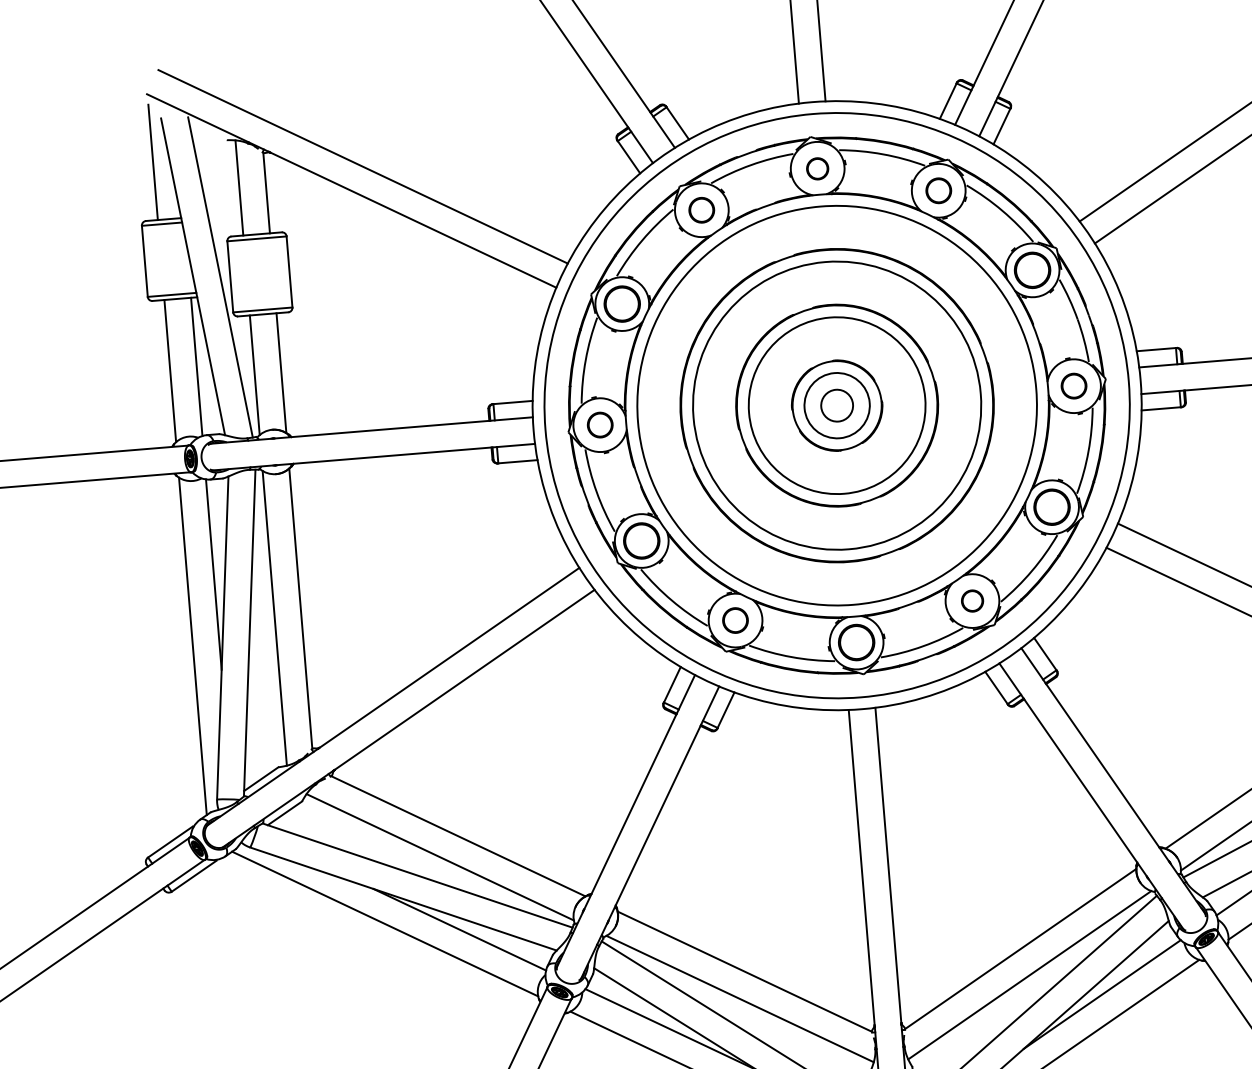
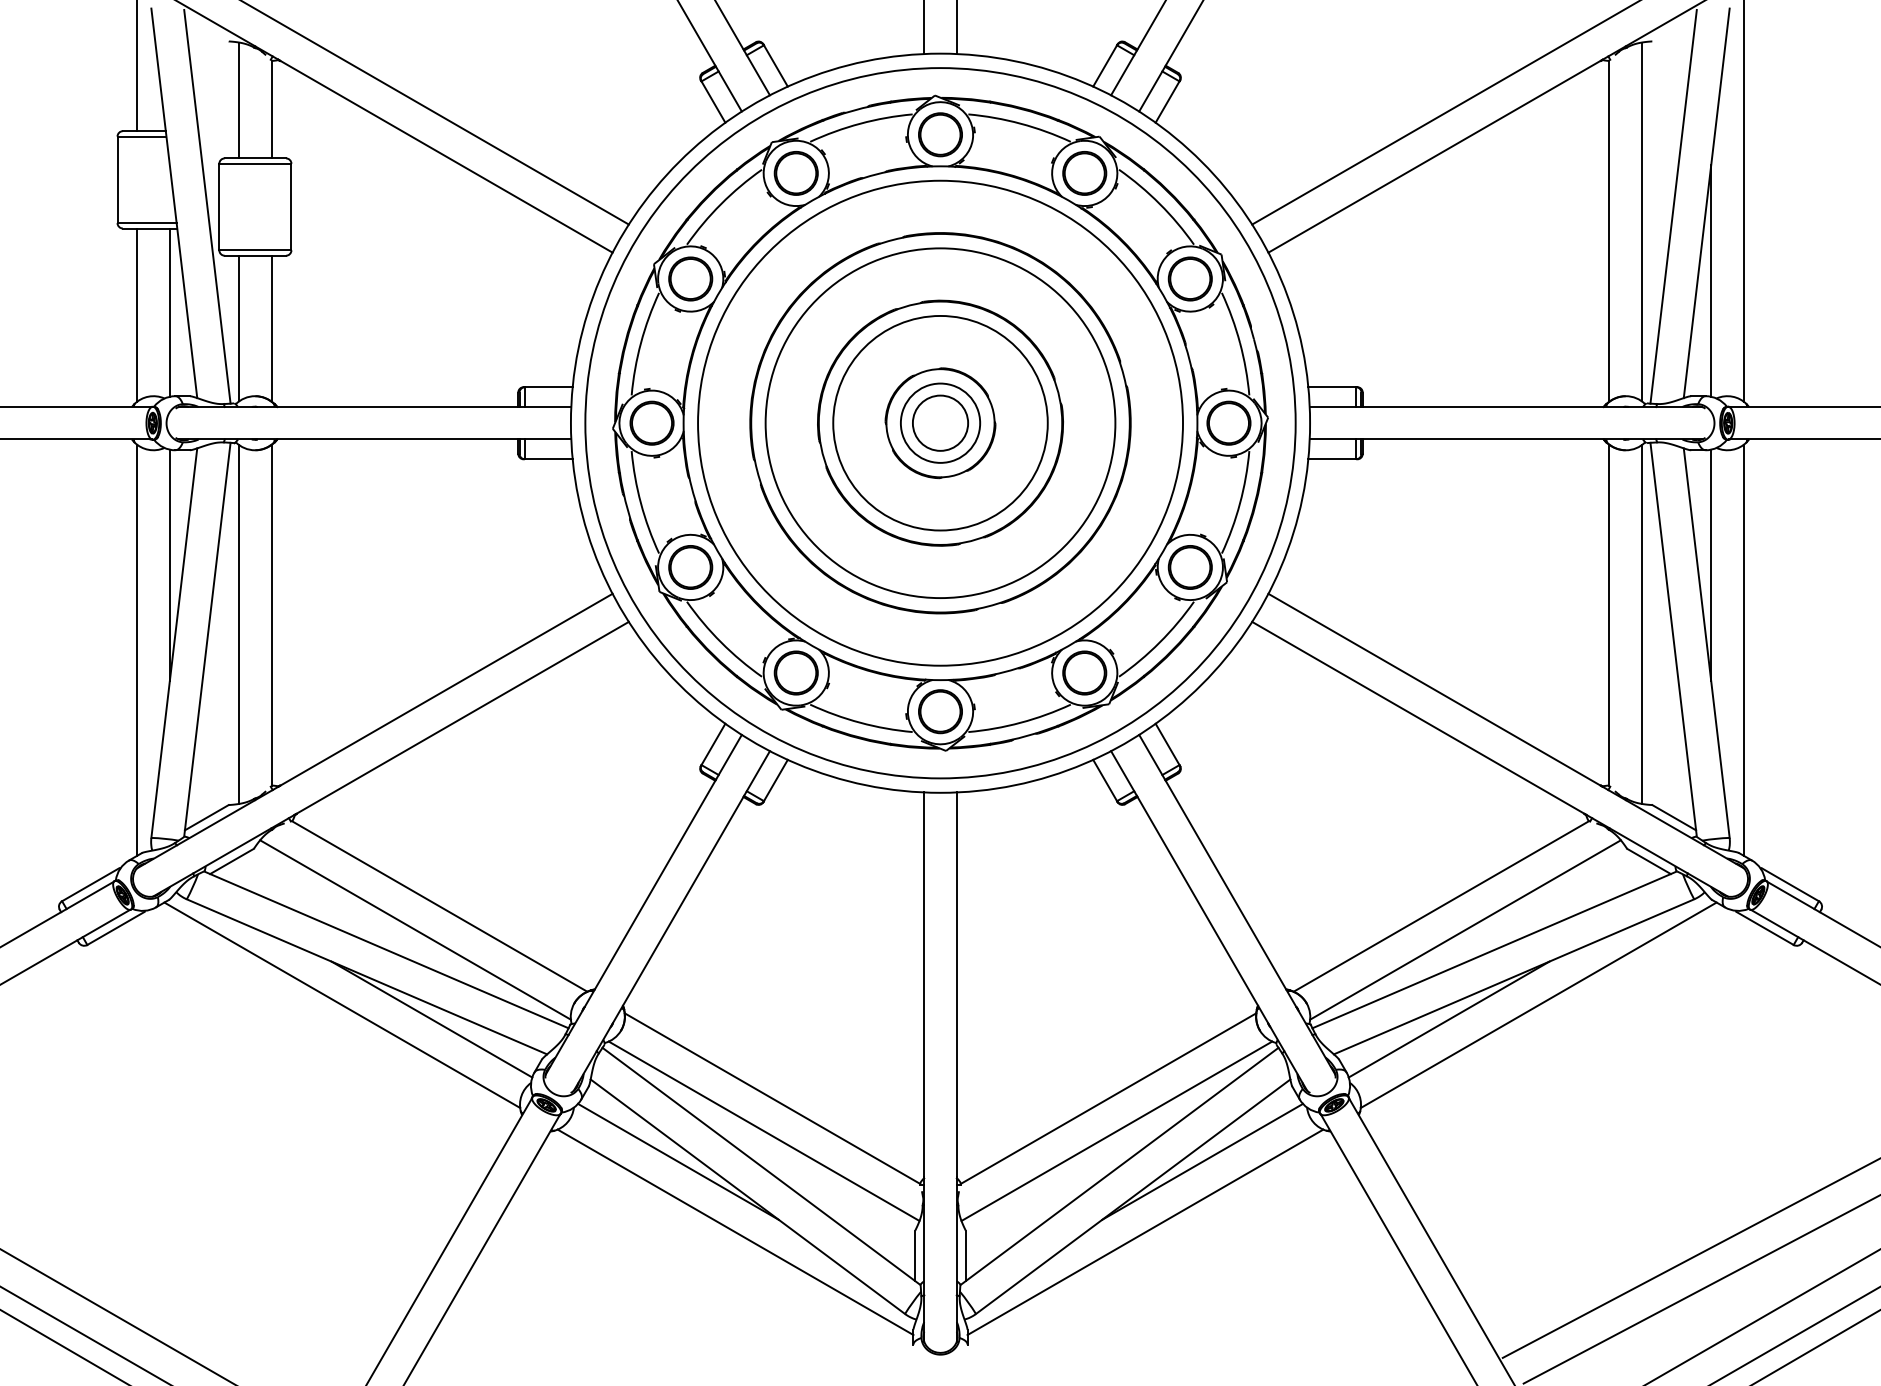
part: (817, 168) -> (940, 134), size x1.67
part: (938, 190) -> (1084, 173), size x1.43
part: (701, 210) -> (795, 173), size x1.43
part: (1073, 385) -> (1228, 422), size x1.43
circle: (837, 405) -> (940, 422), size x1.43
part: (599, 424) -> (651, 422), size x1.43
part: (972, 600) -> (1084, 672), size x1.67
part: (734, 620) -> (795, 672), size x1.43

